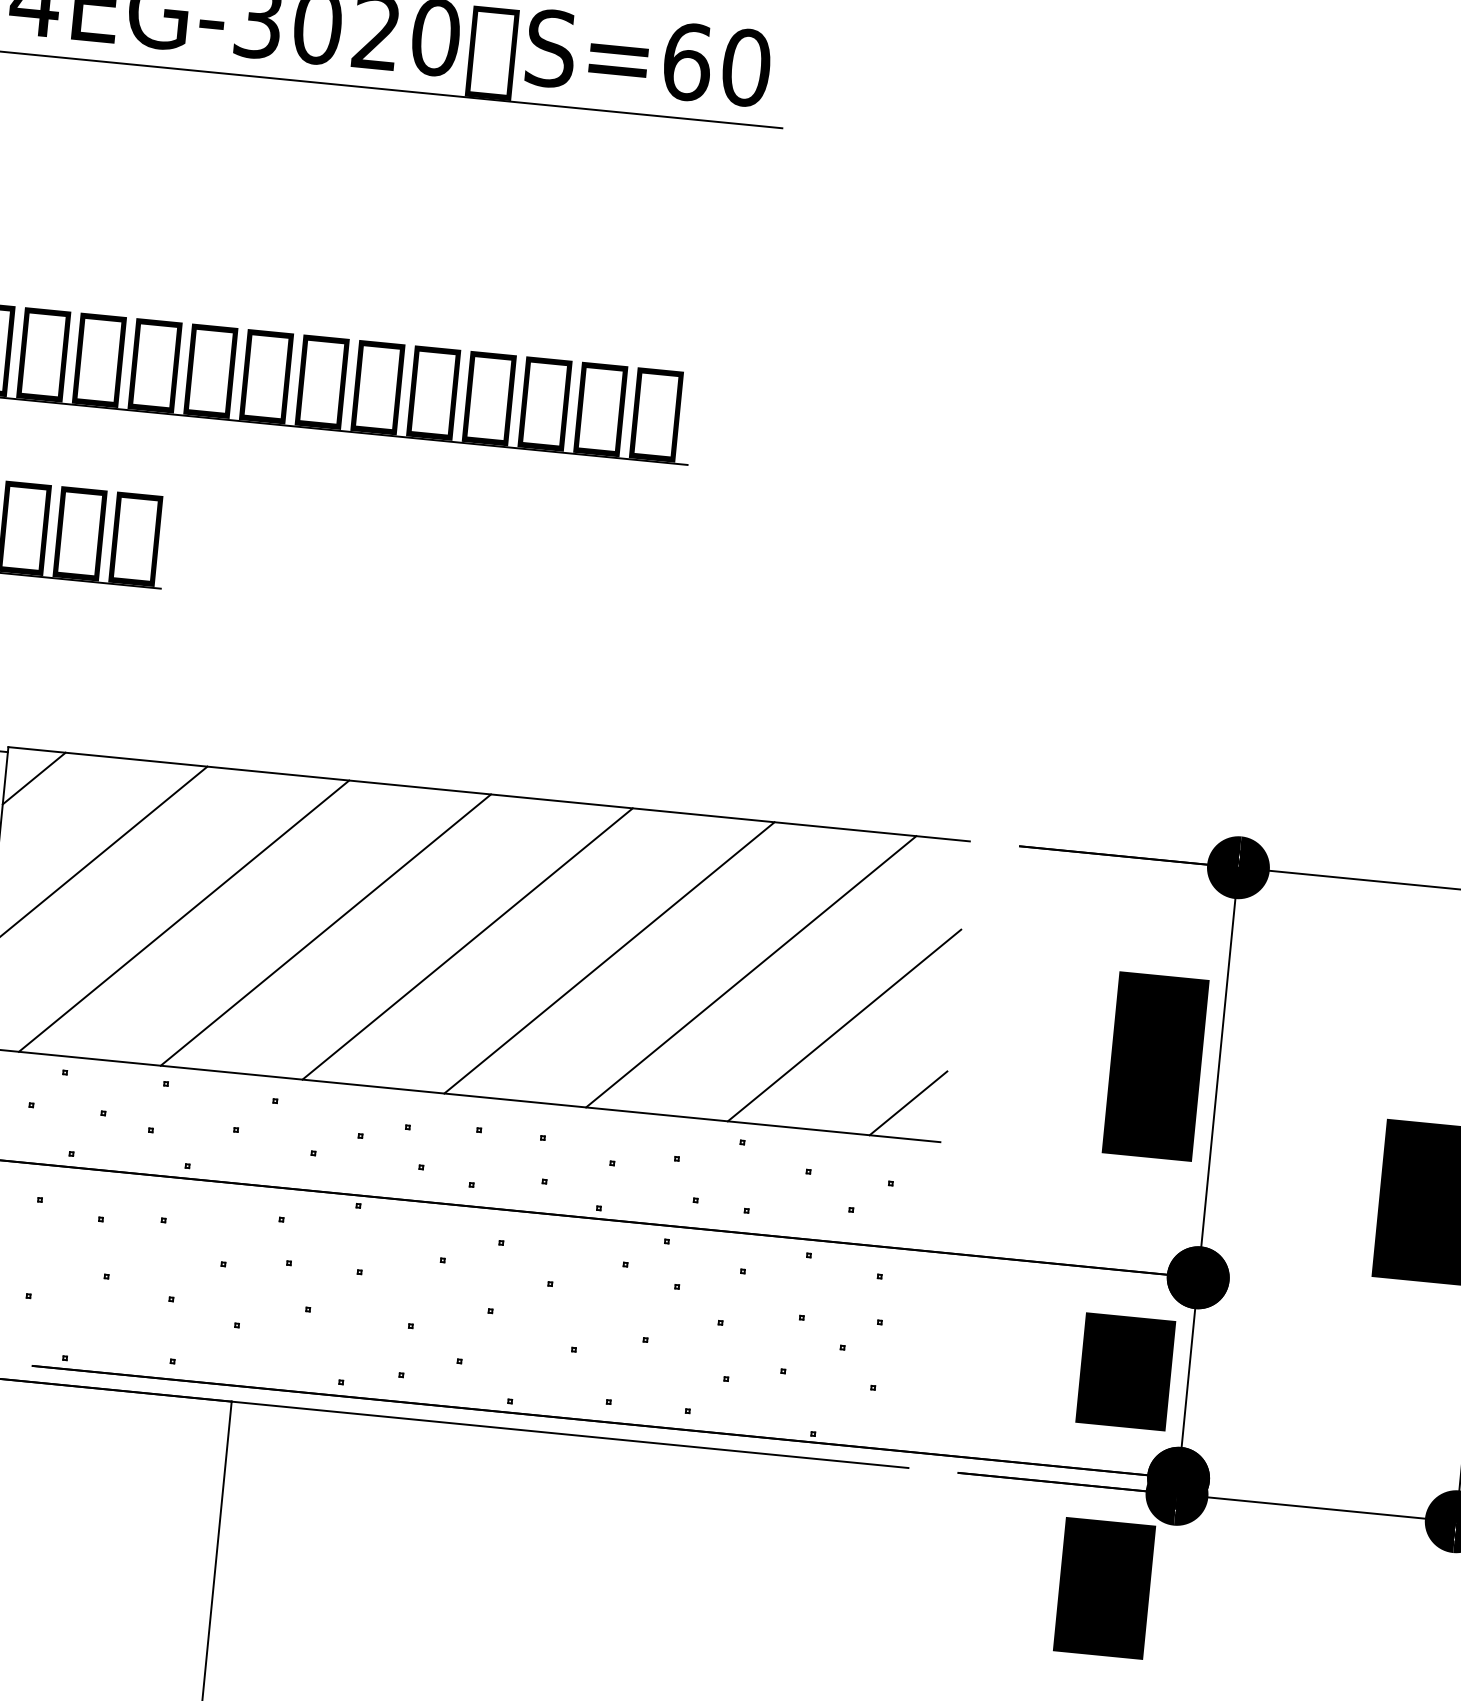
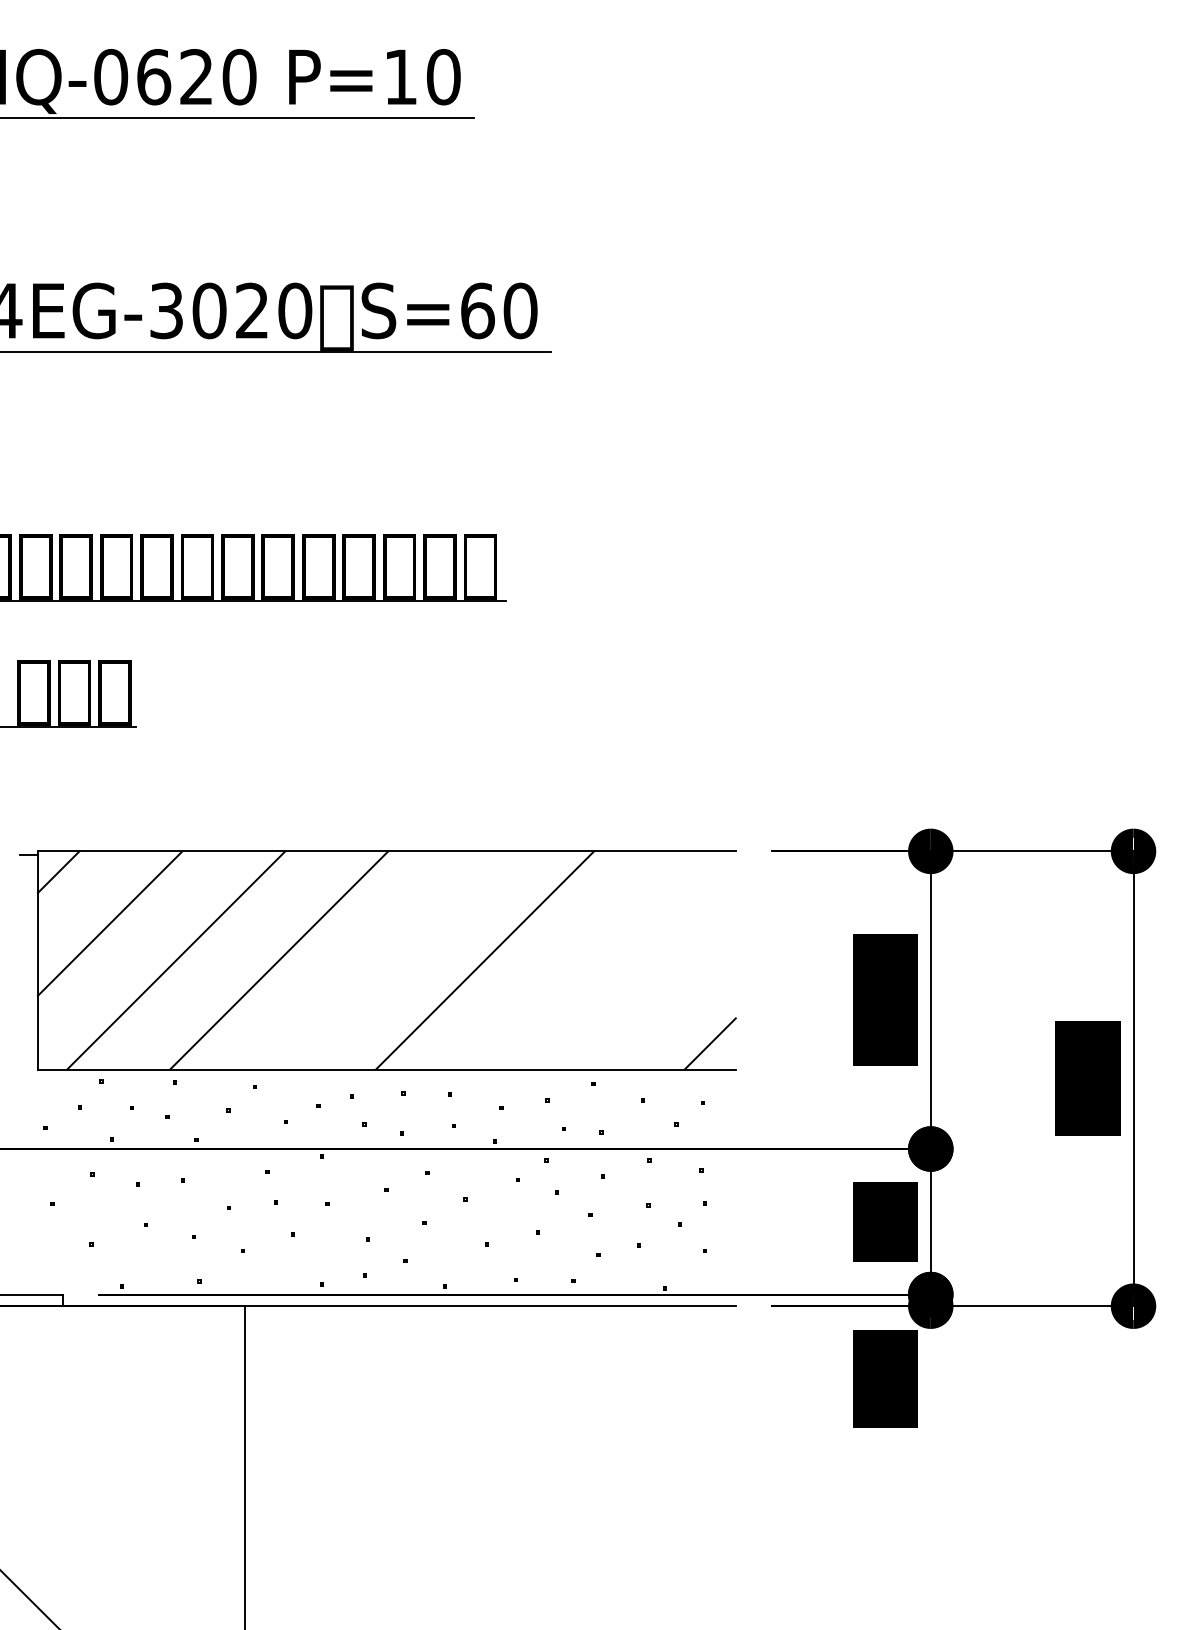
line: (466, 943) -> (381, 960), removed
line: (750, 971) -> (587, 960), removed
line: (844, 1025) -> (658, 992), removed

